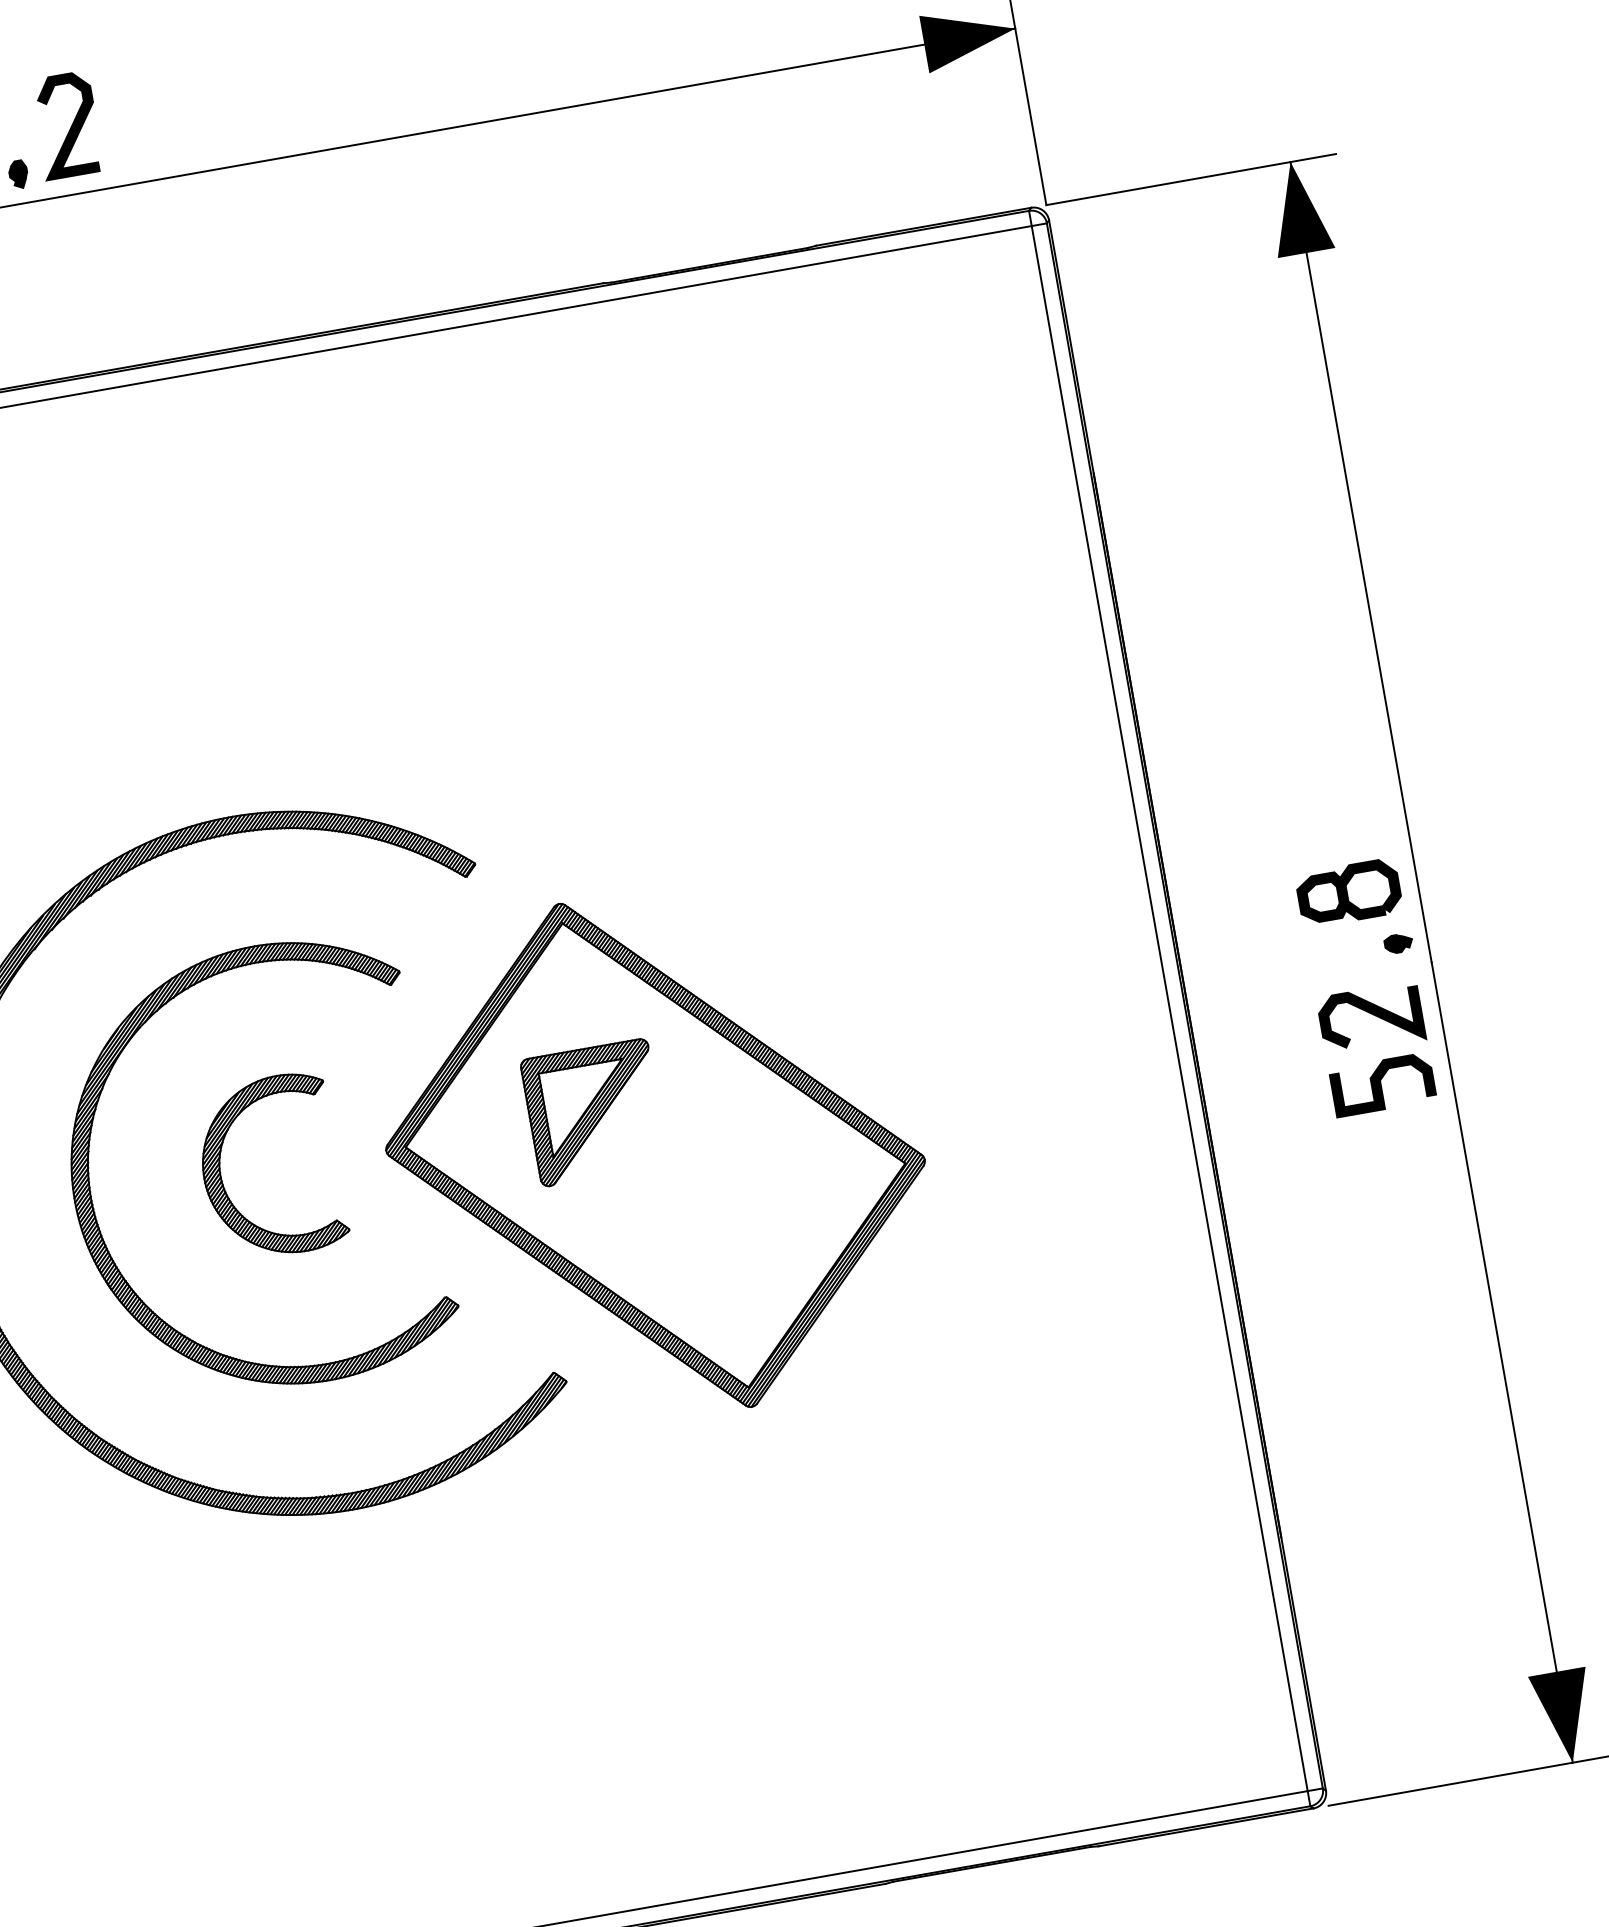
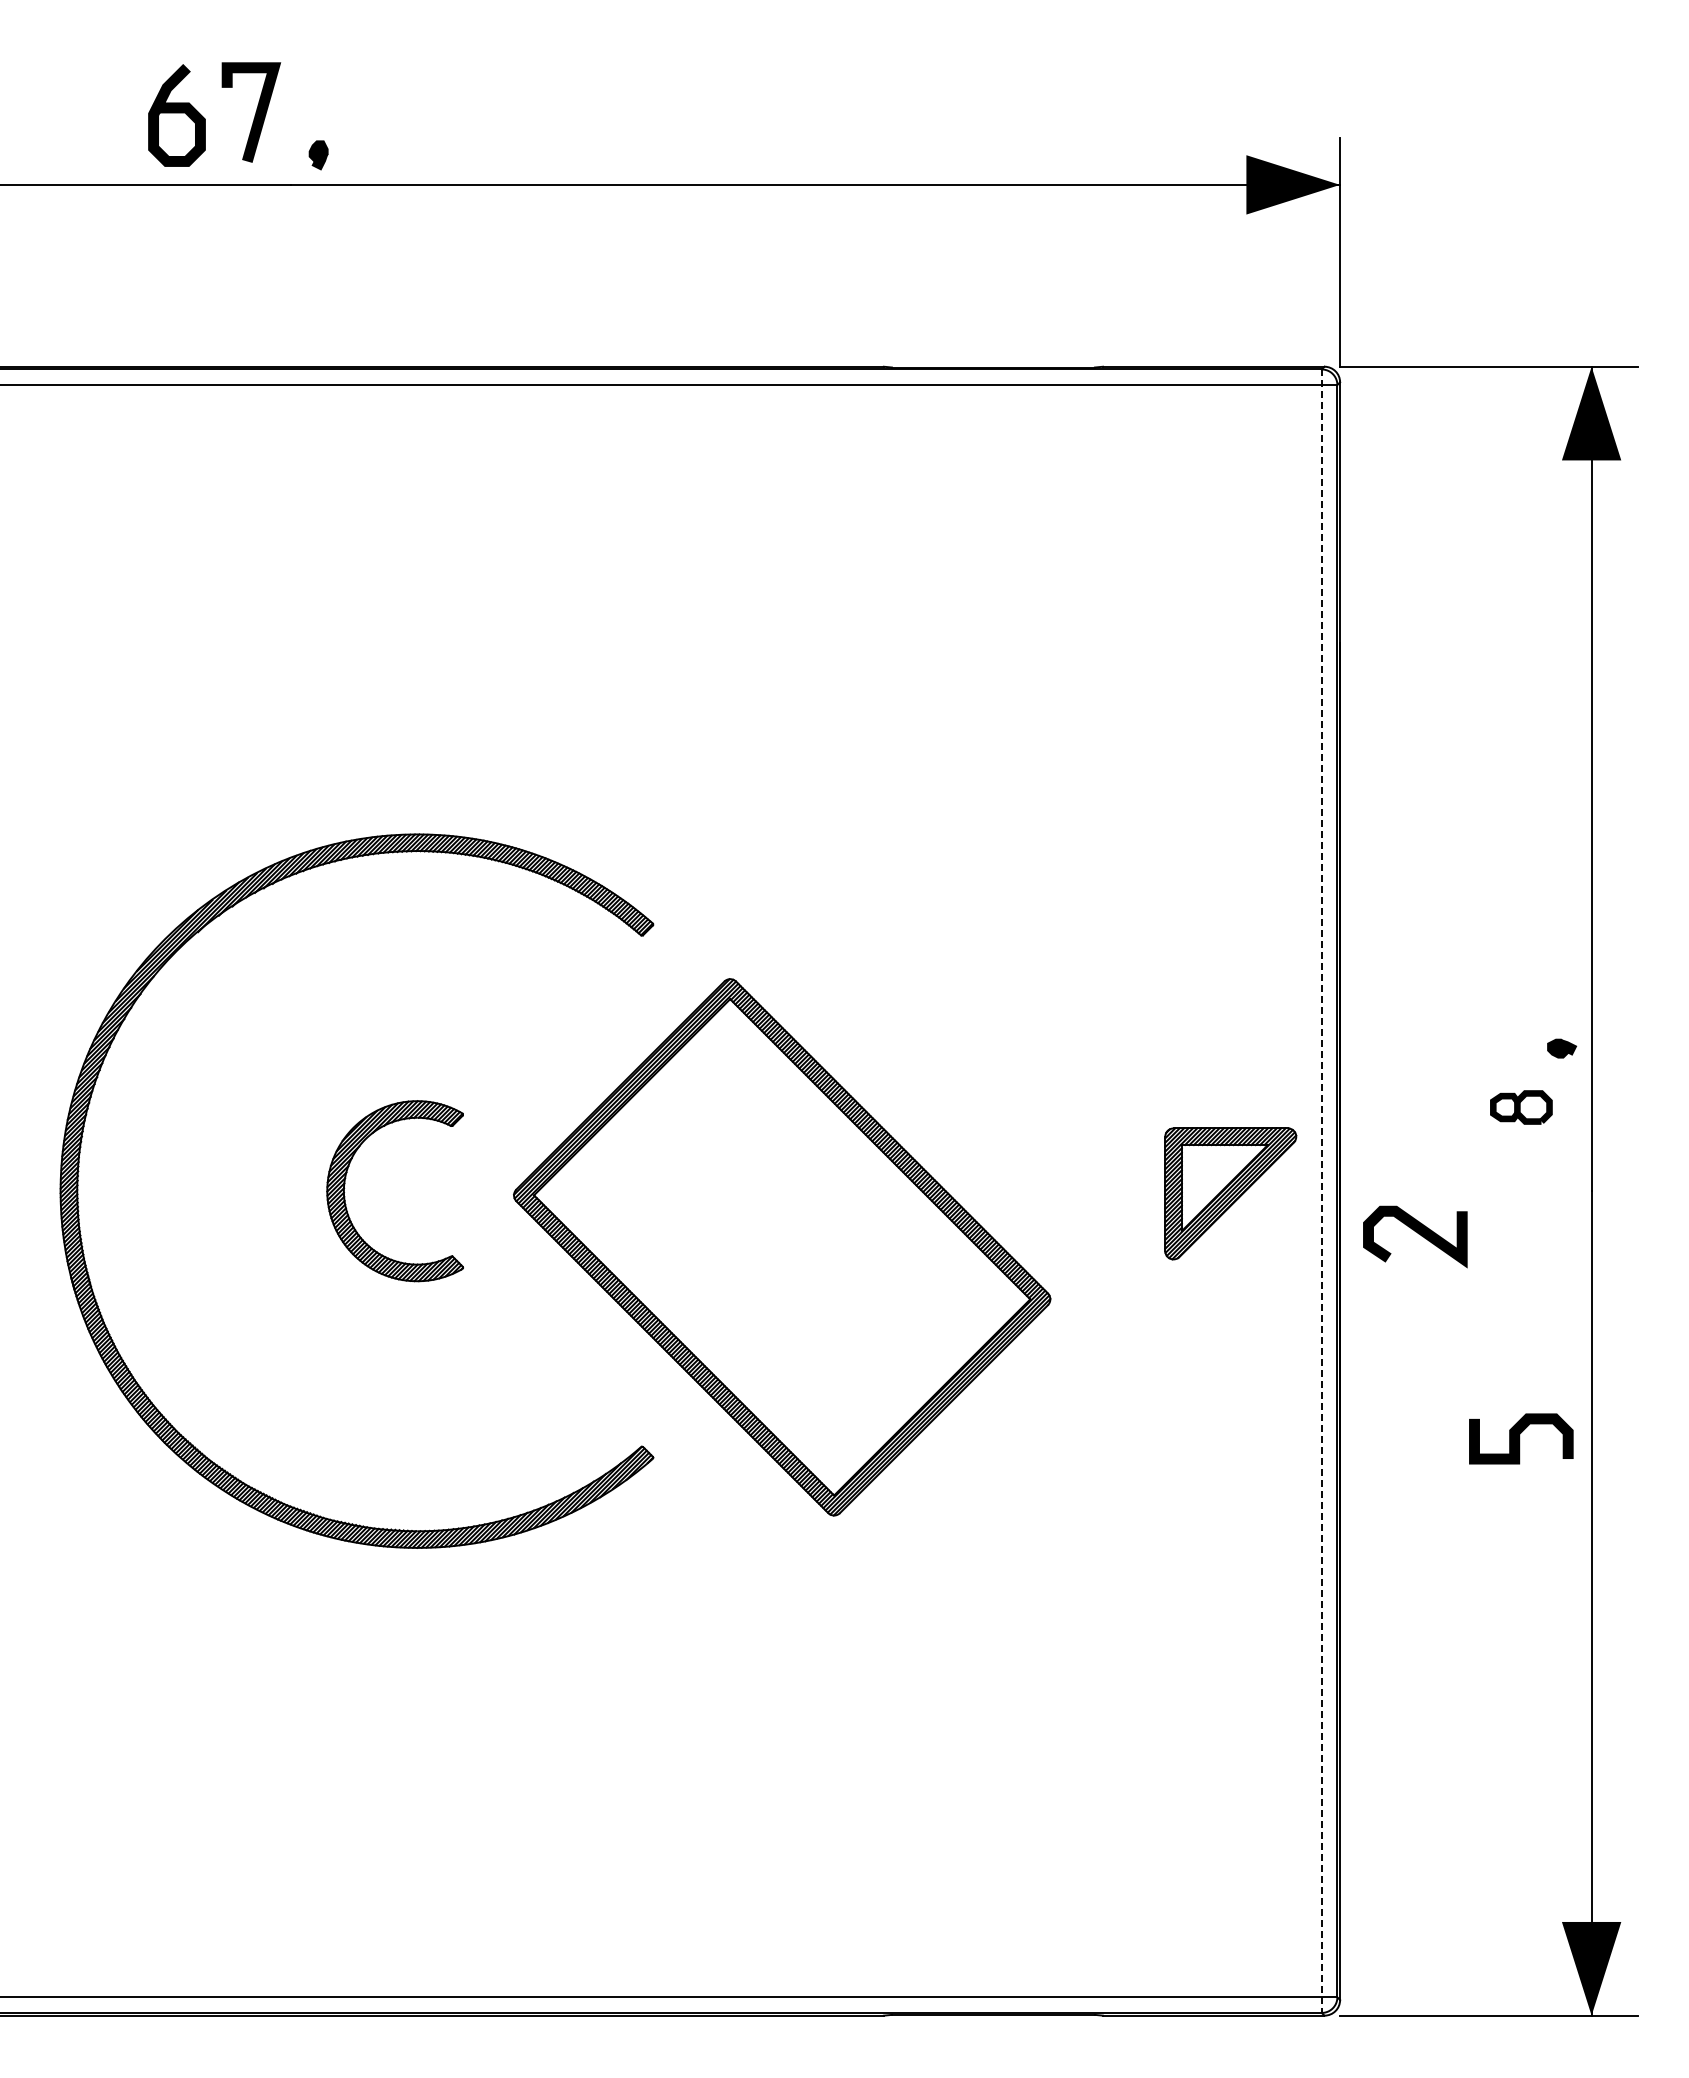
curve: (70, 125) -> (379, 115), removed
part: (1349, 893) -> (1521, 1107), size x0.6
part: (1399, 943) -> (1562, 1048), moved
line: (1169, 1008) -> (1321, 1191), solid -> dashed
curve: (1372, 1015) -> (1417, 1233), moved
curve: (1382, 1084) -> (1520, 1438), moved
part: (594, 1112) -> (1230, 1193), moved
part: (90, 1187) -> (212, 1179), removed

